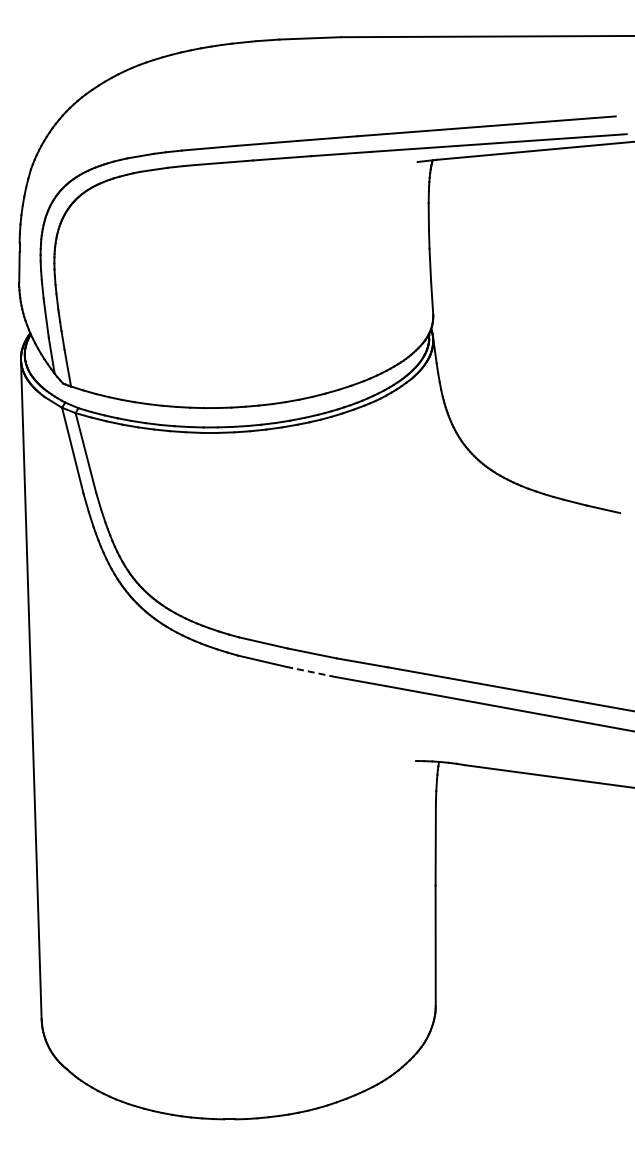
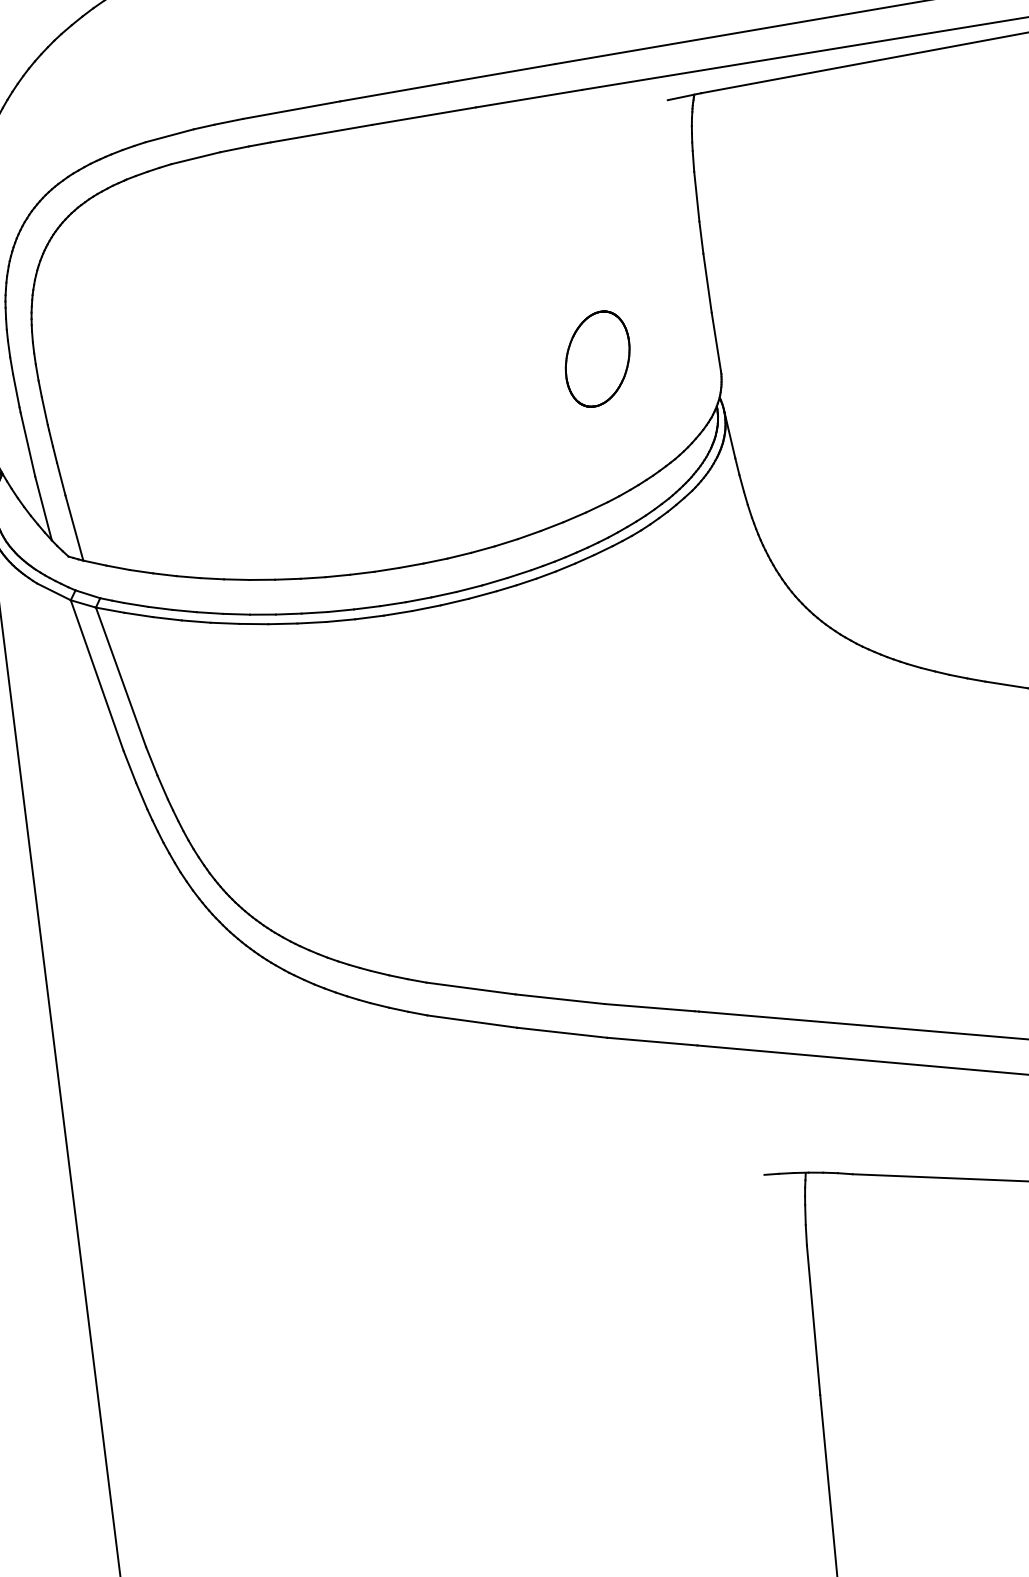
part: (365, 301) -> (597, 359), added
line: (311, 671) -> (562, 1031), dashed -> solid

